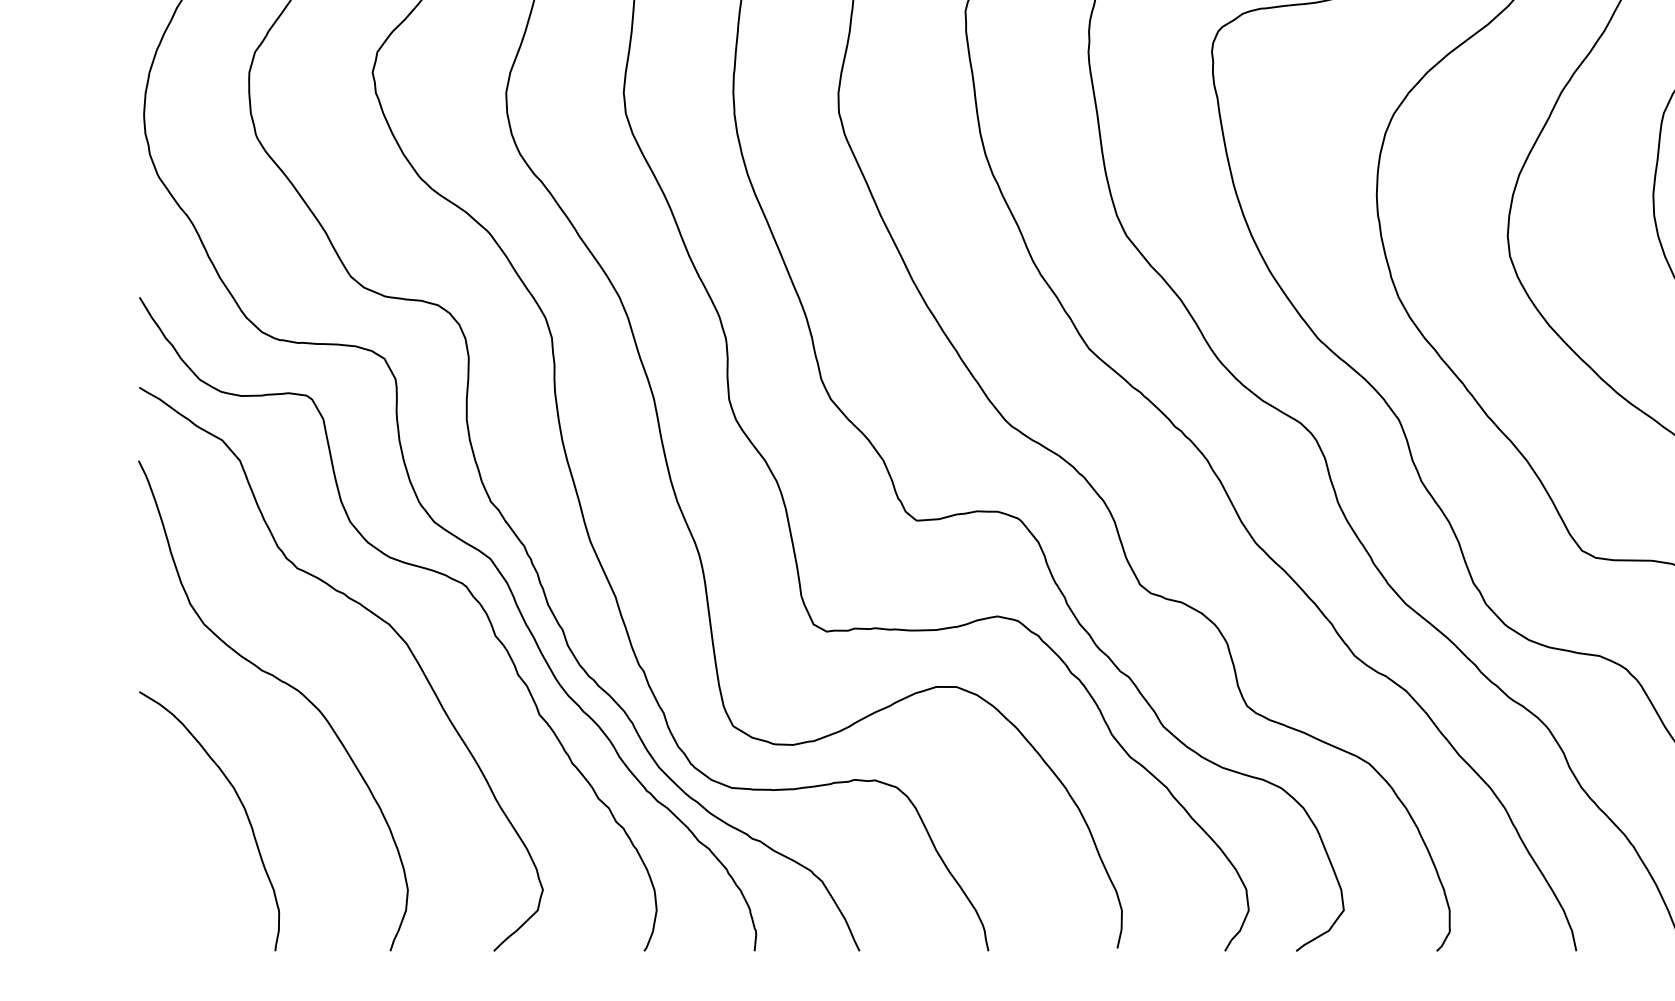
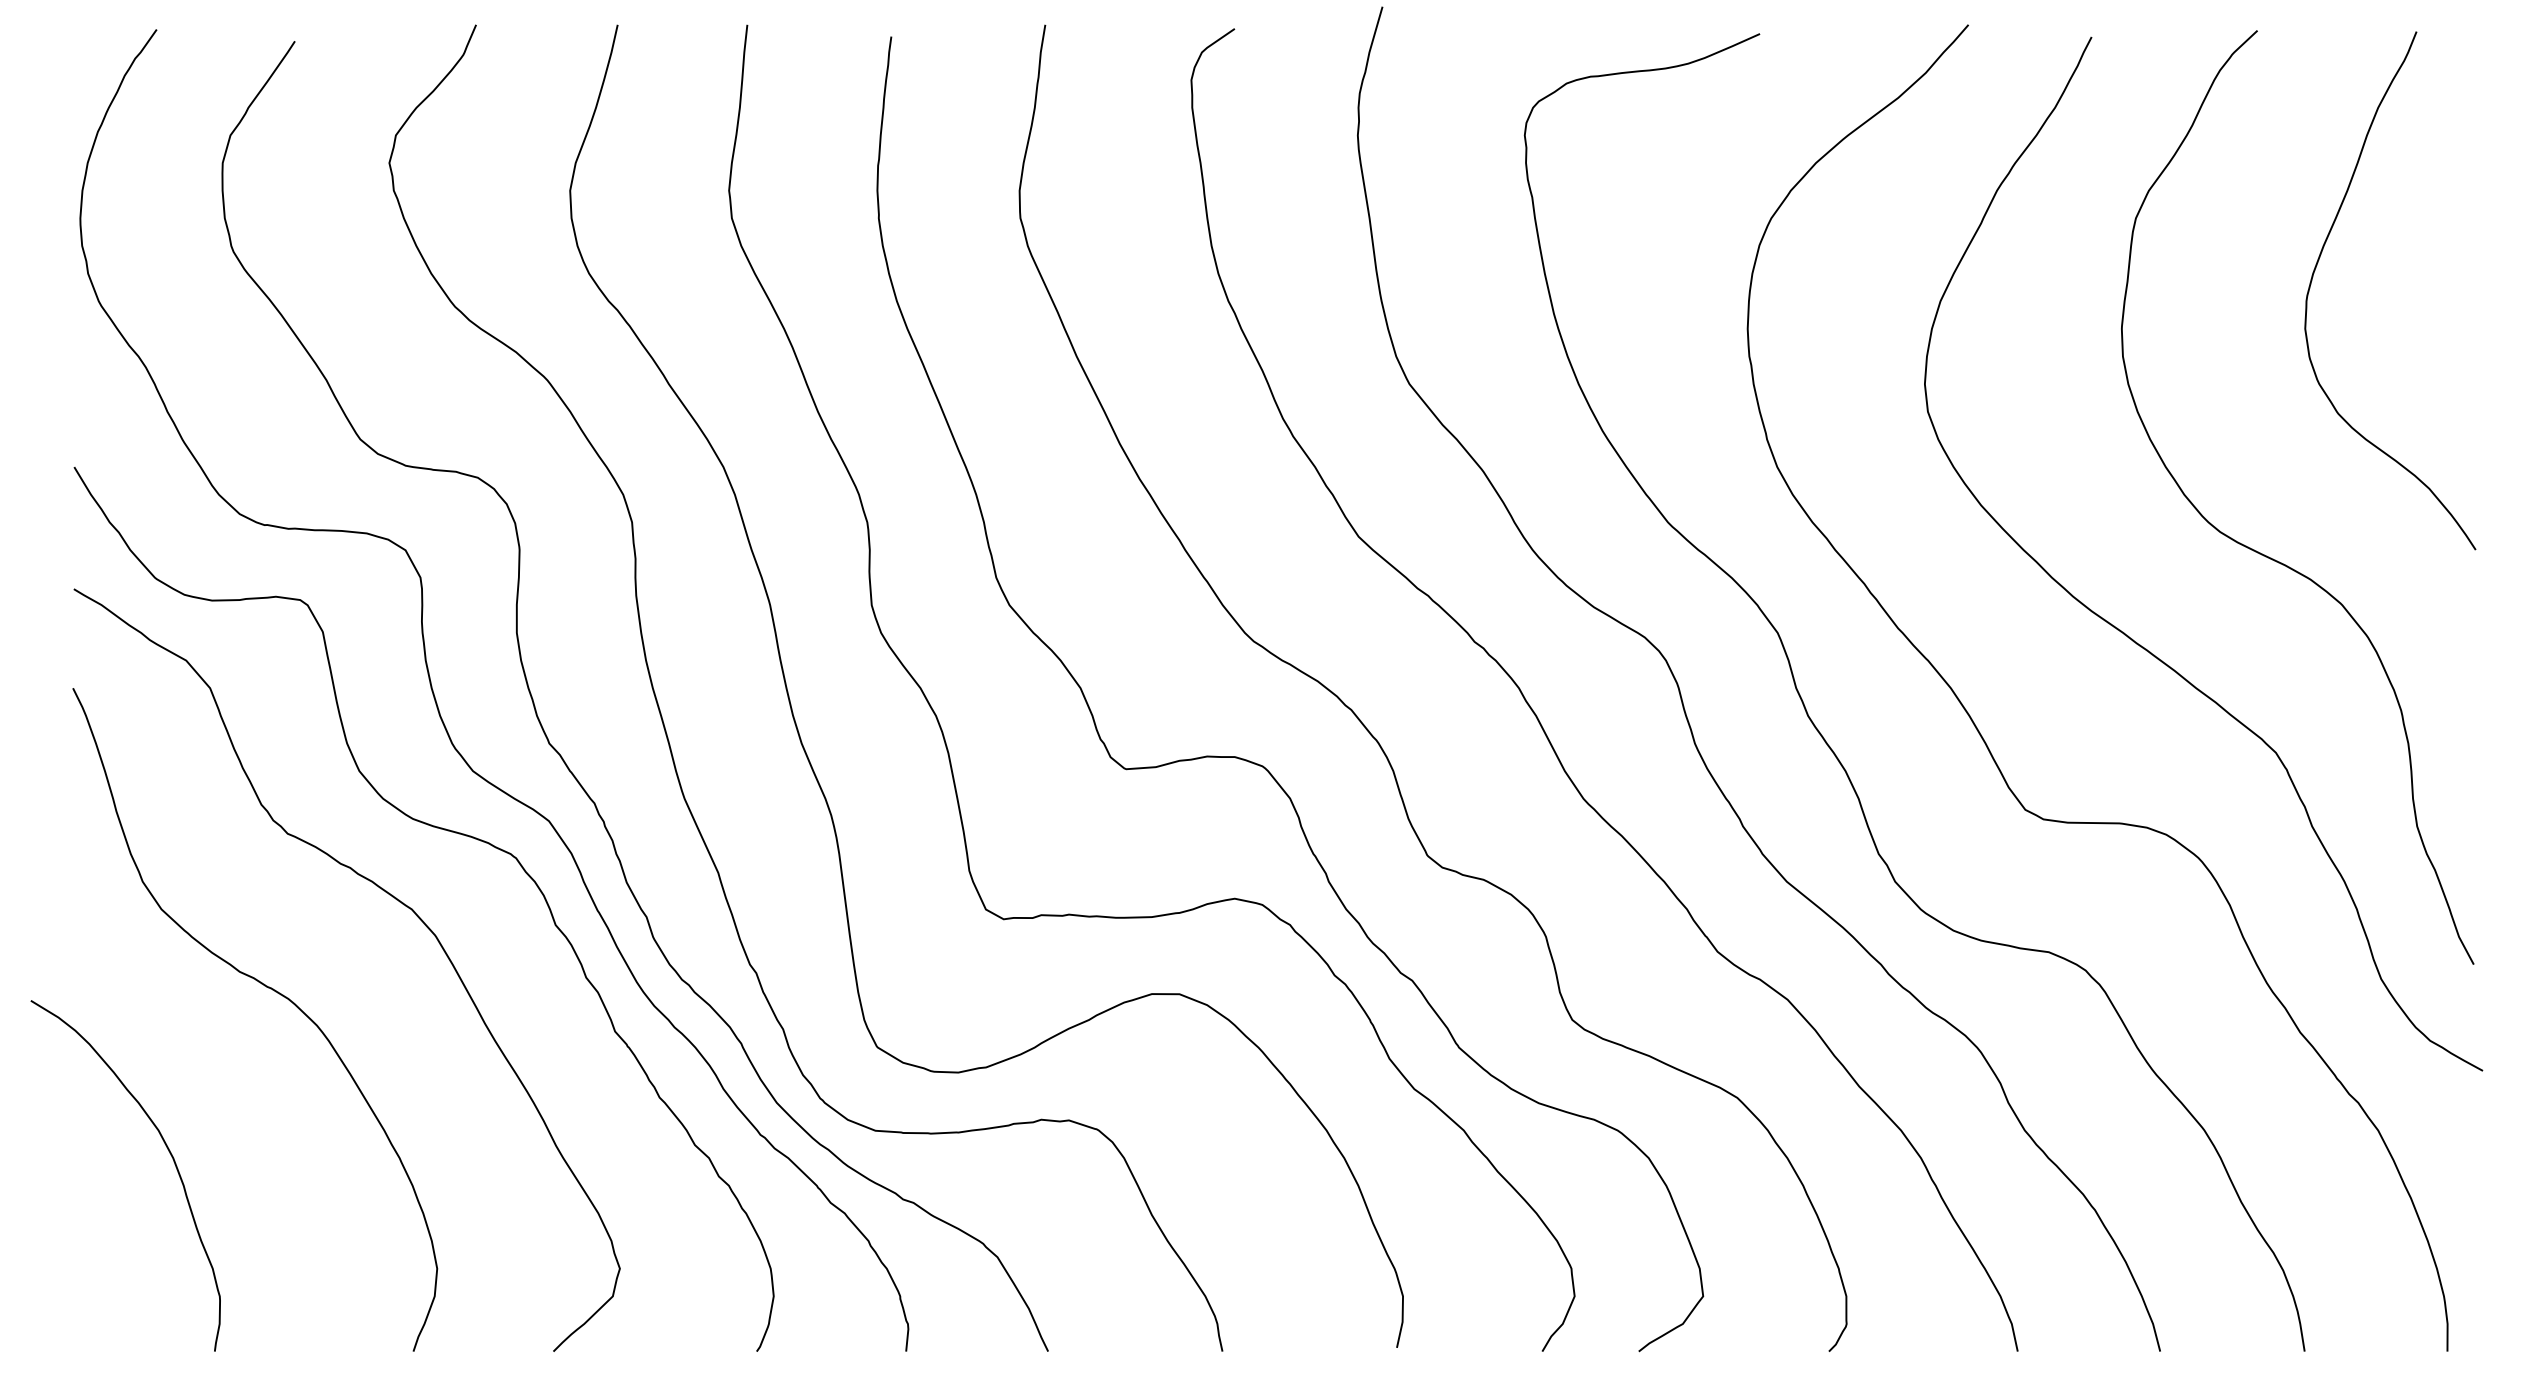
curve: (241, 804) -> (169, 1153), moved

